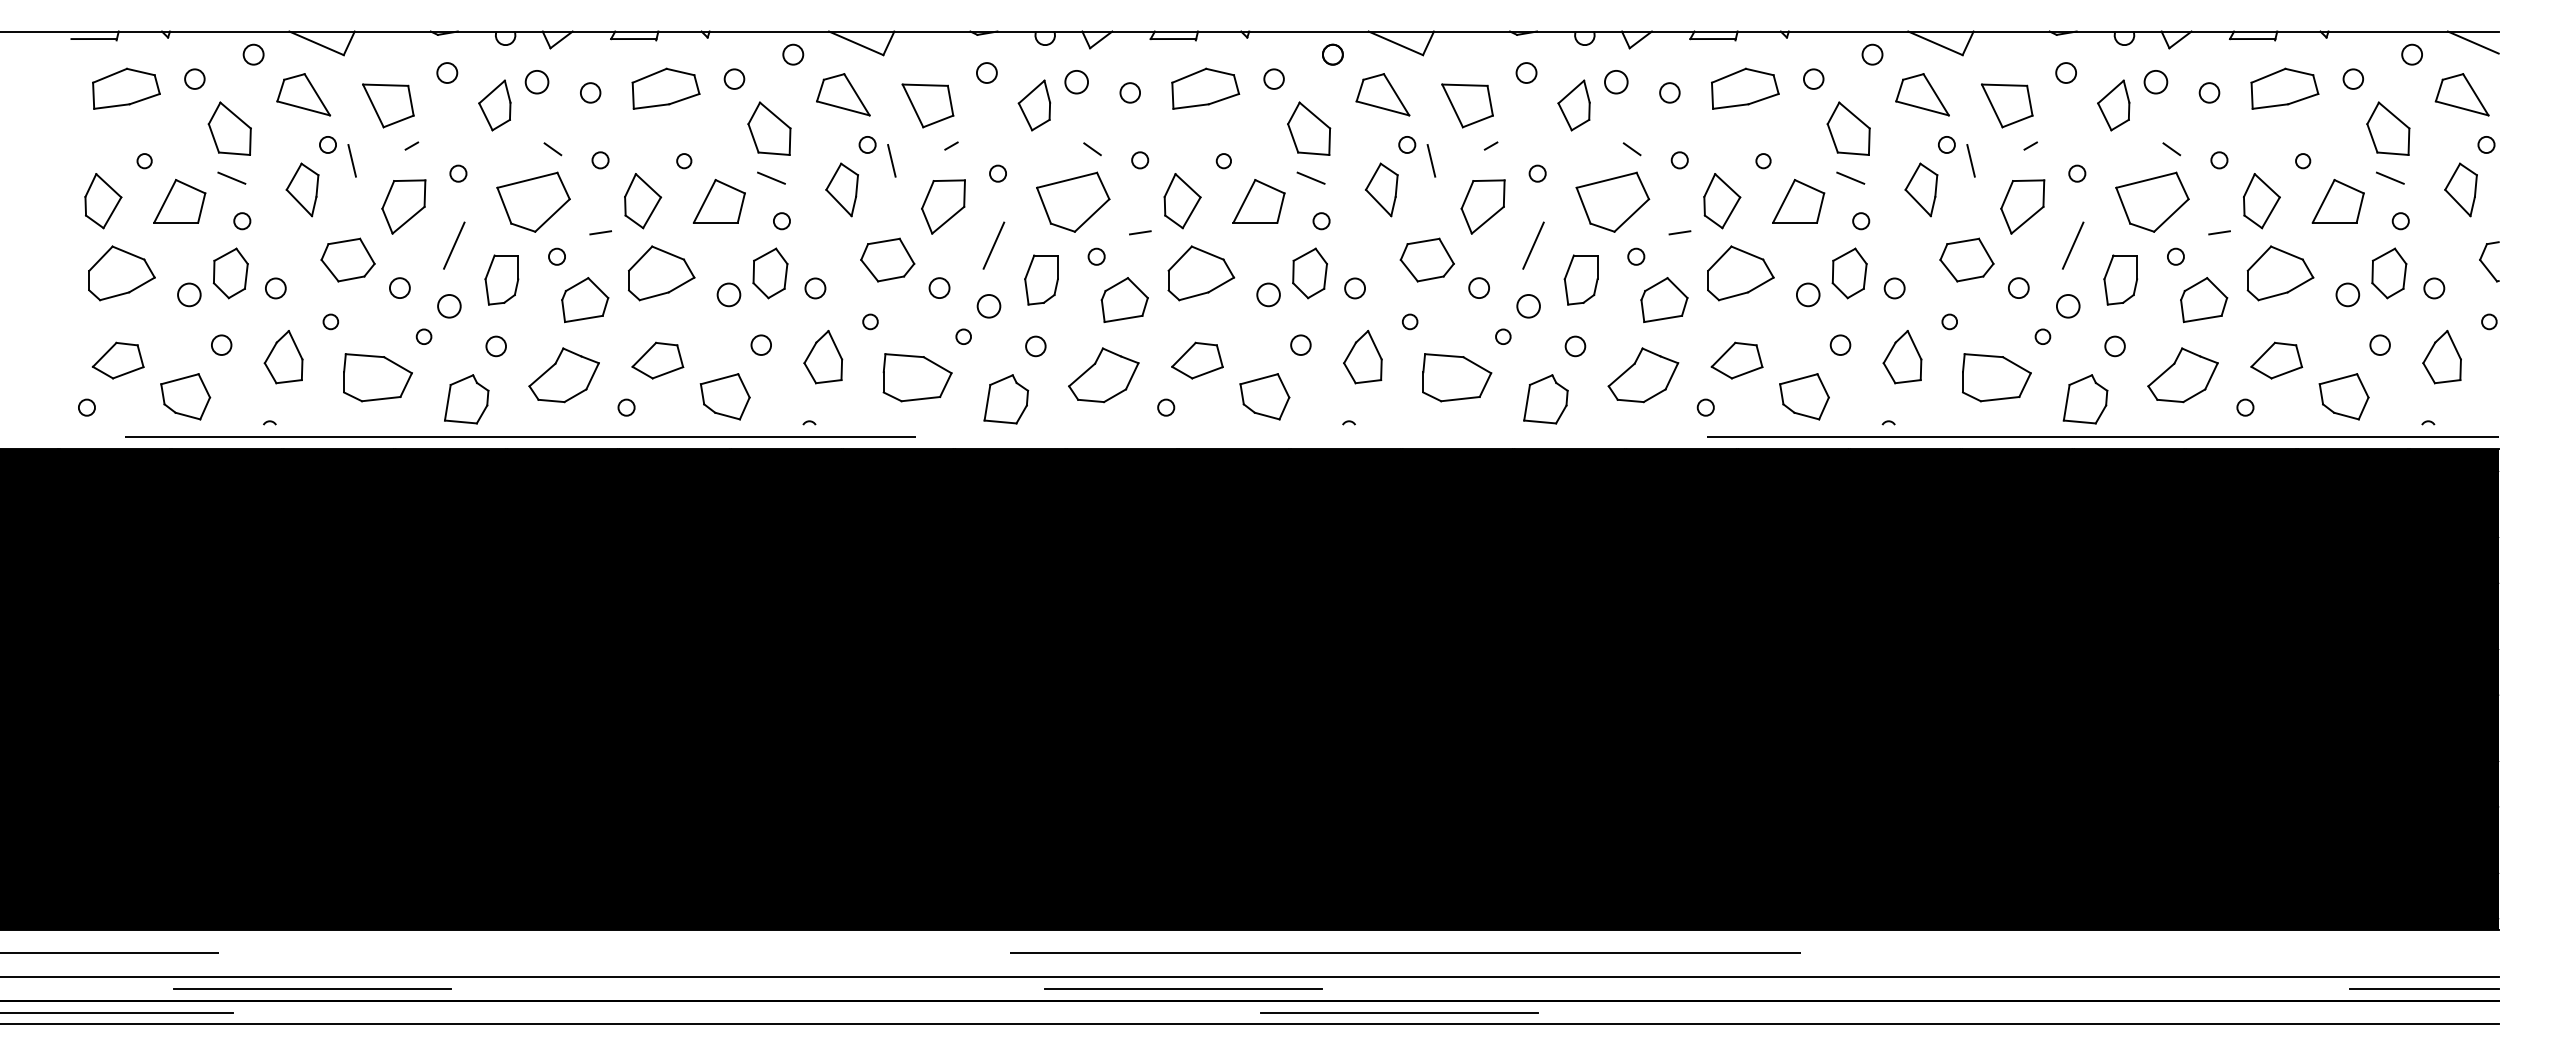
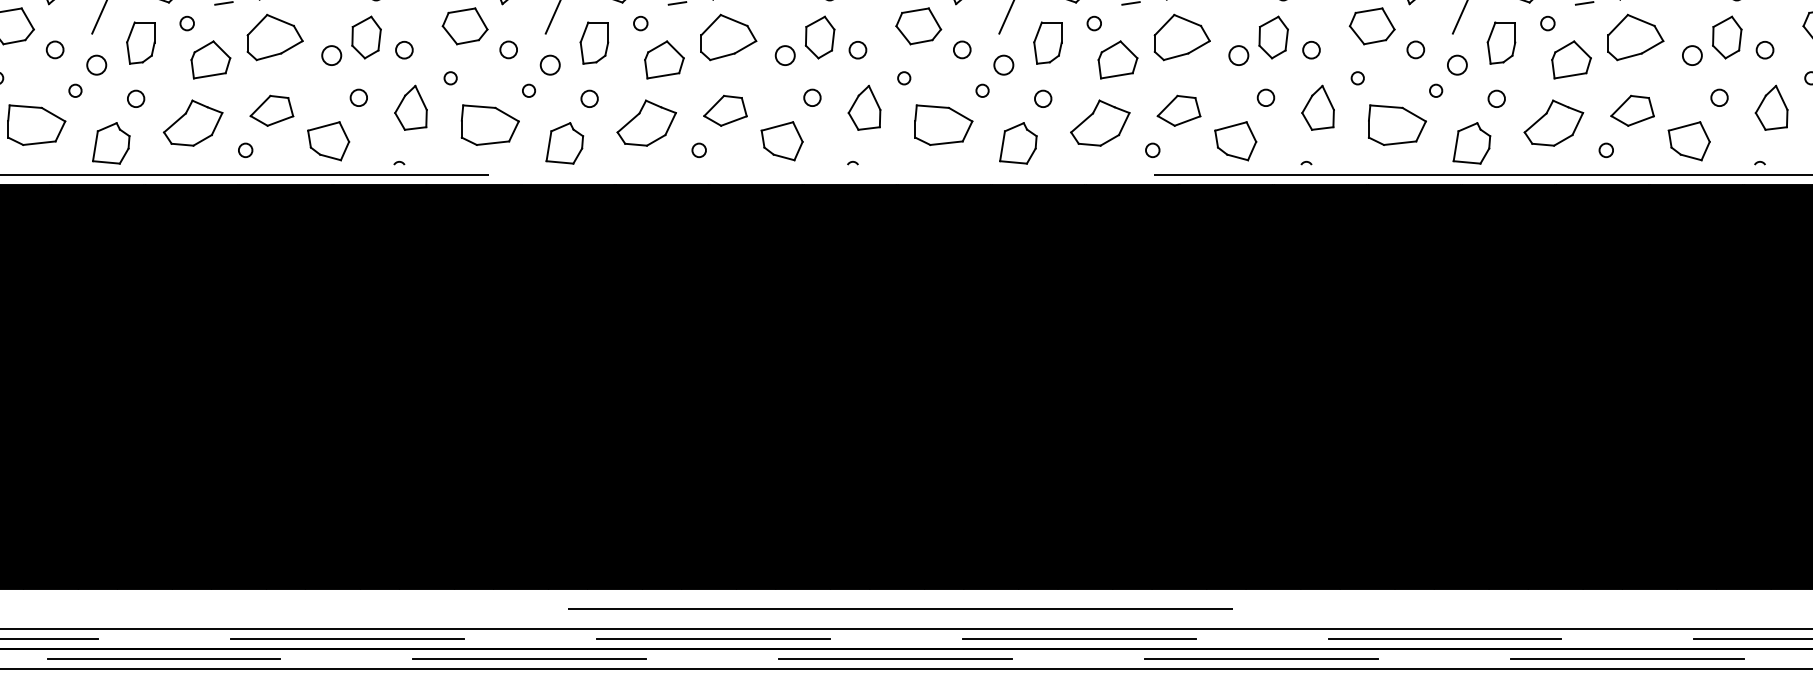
line: (747, 988) -> (347, 638), added
line: (1617, 988) -> (1078, 638), added
line: (2053, 988) -> (1444, 638), added
line: (529, 1012) -> (164, 658), added
line: (964, 1012) -> (529, 658), added
line: (1834, 1012) -> (1260, 658), added
line: (2269, 1012) -> (1626, 658), added

